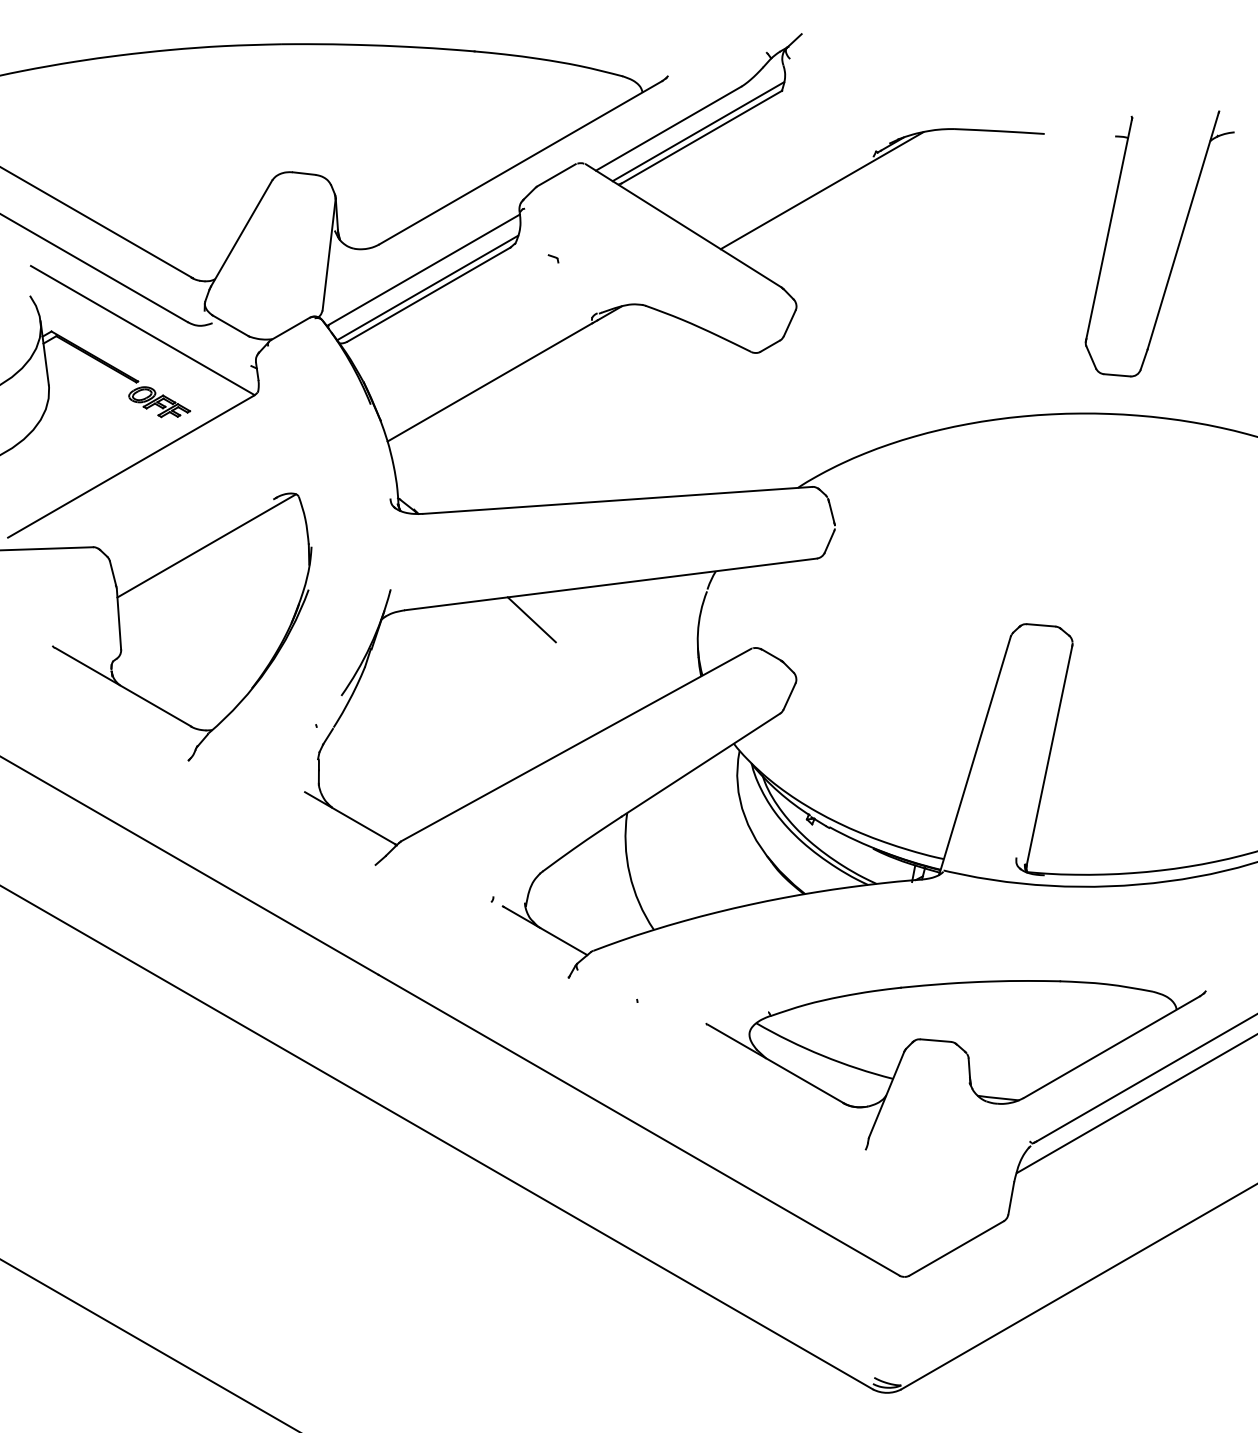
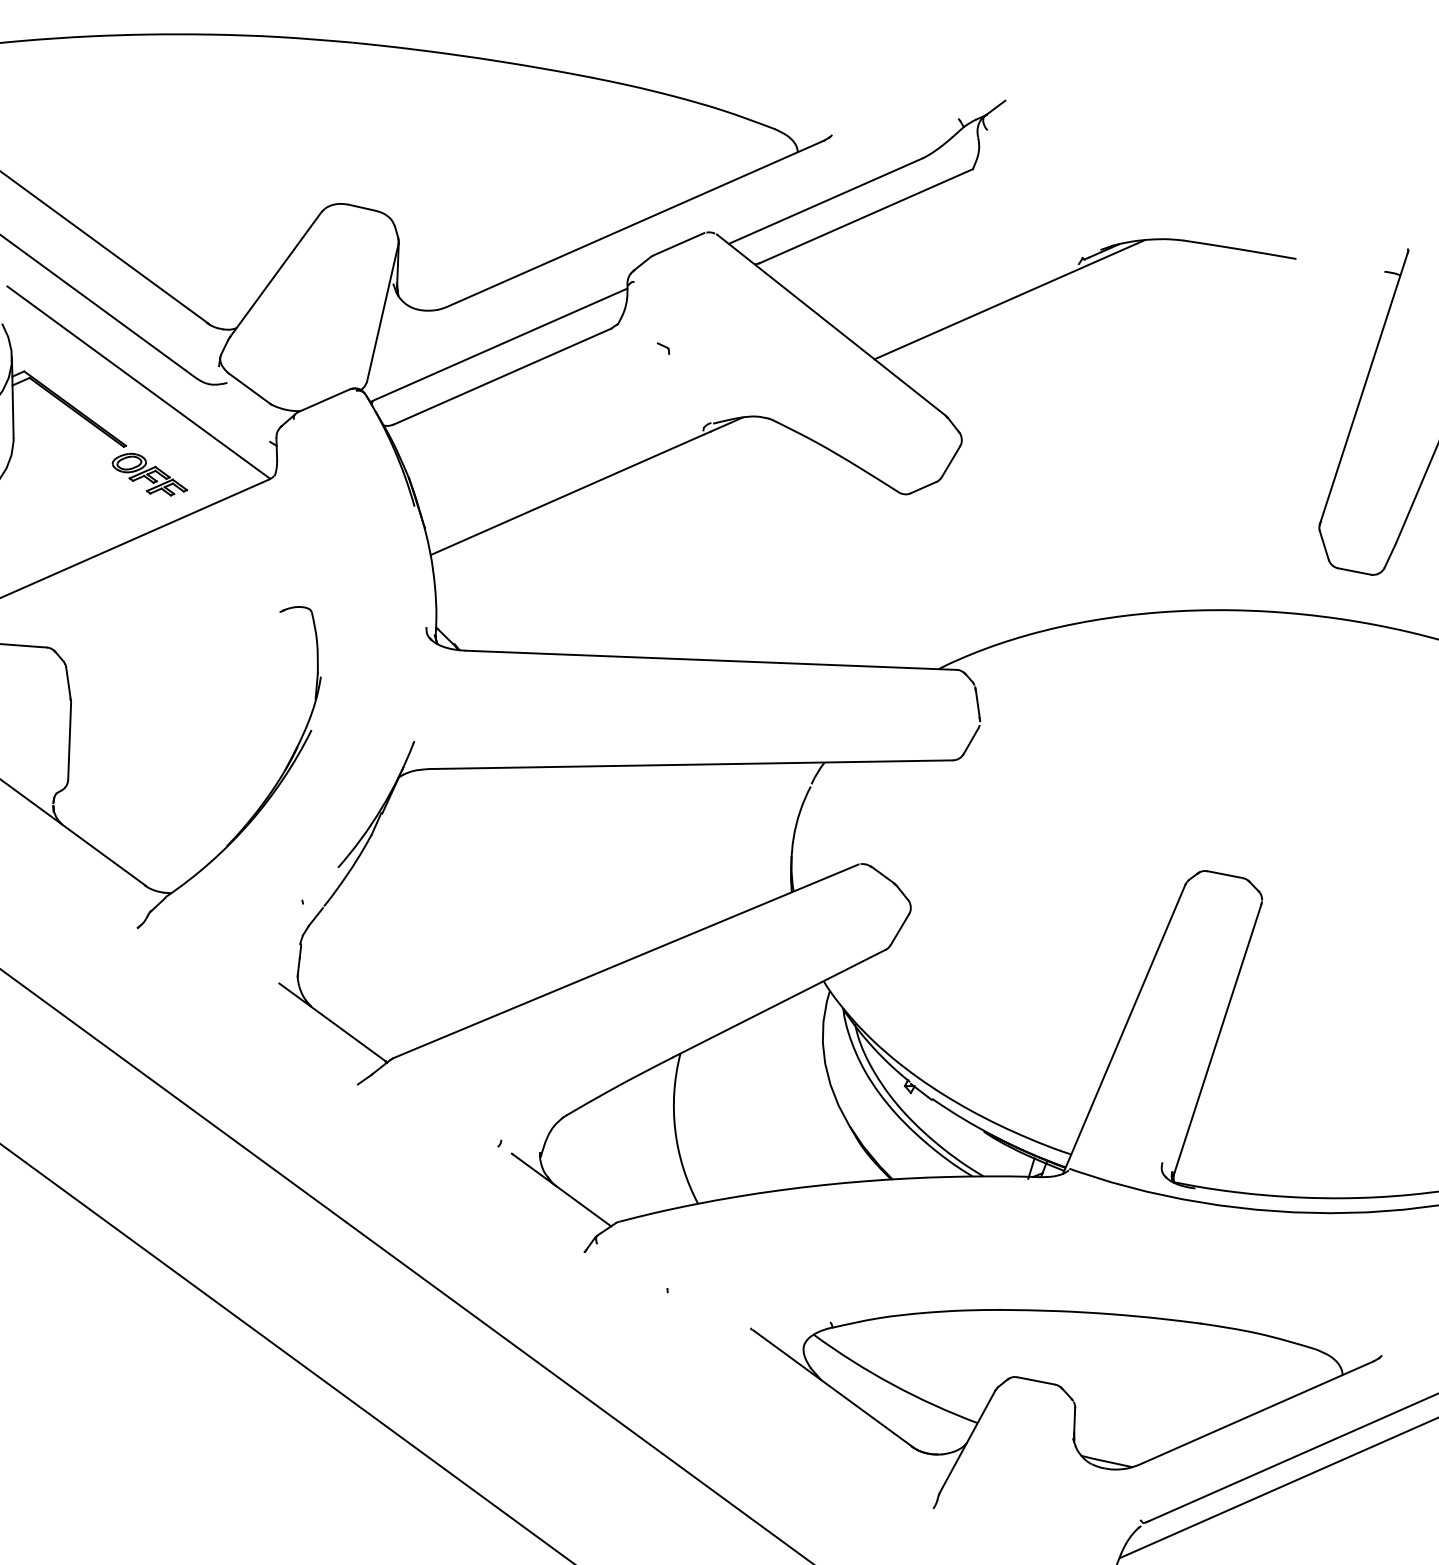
line: (698, 131) -> (862, 208), removed
line: (427, 287) -> (501, 367), removed
line: (206, 545) -> (189, 660), removed
line: (531, 619) -> (586, 797), removed

